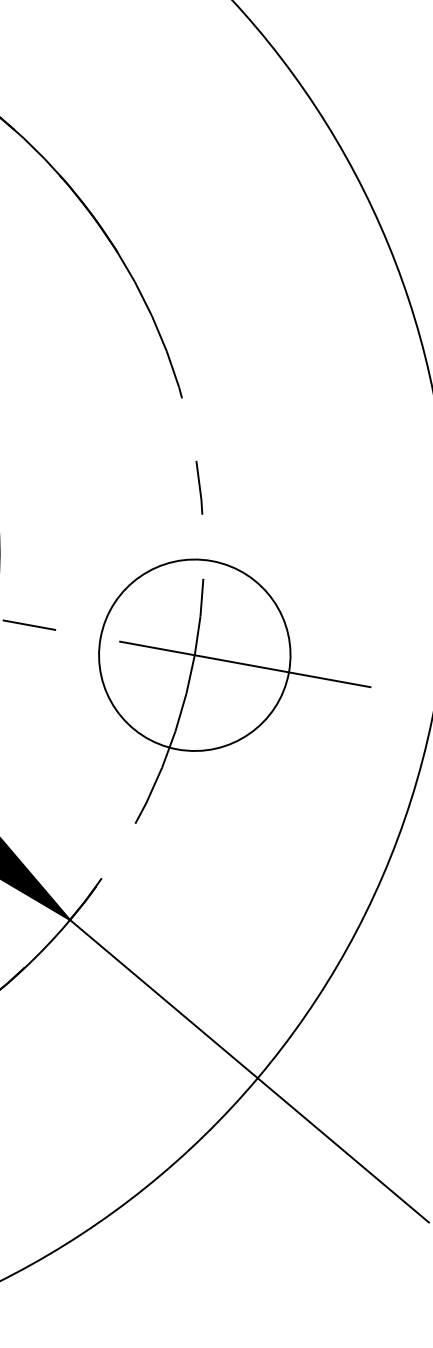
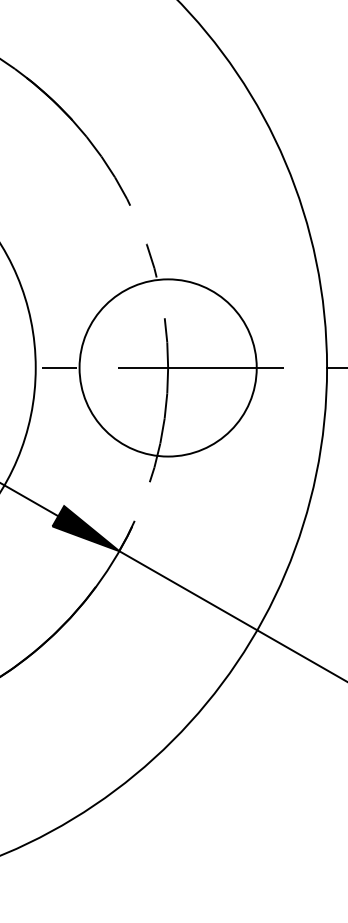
circle: (193, 654) -> (167, 367), size x1.43

